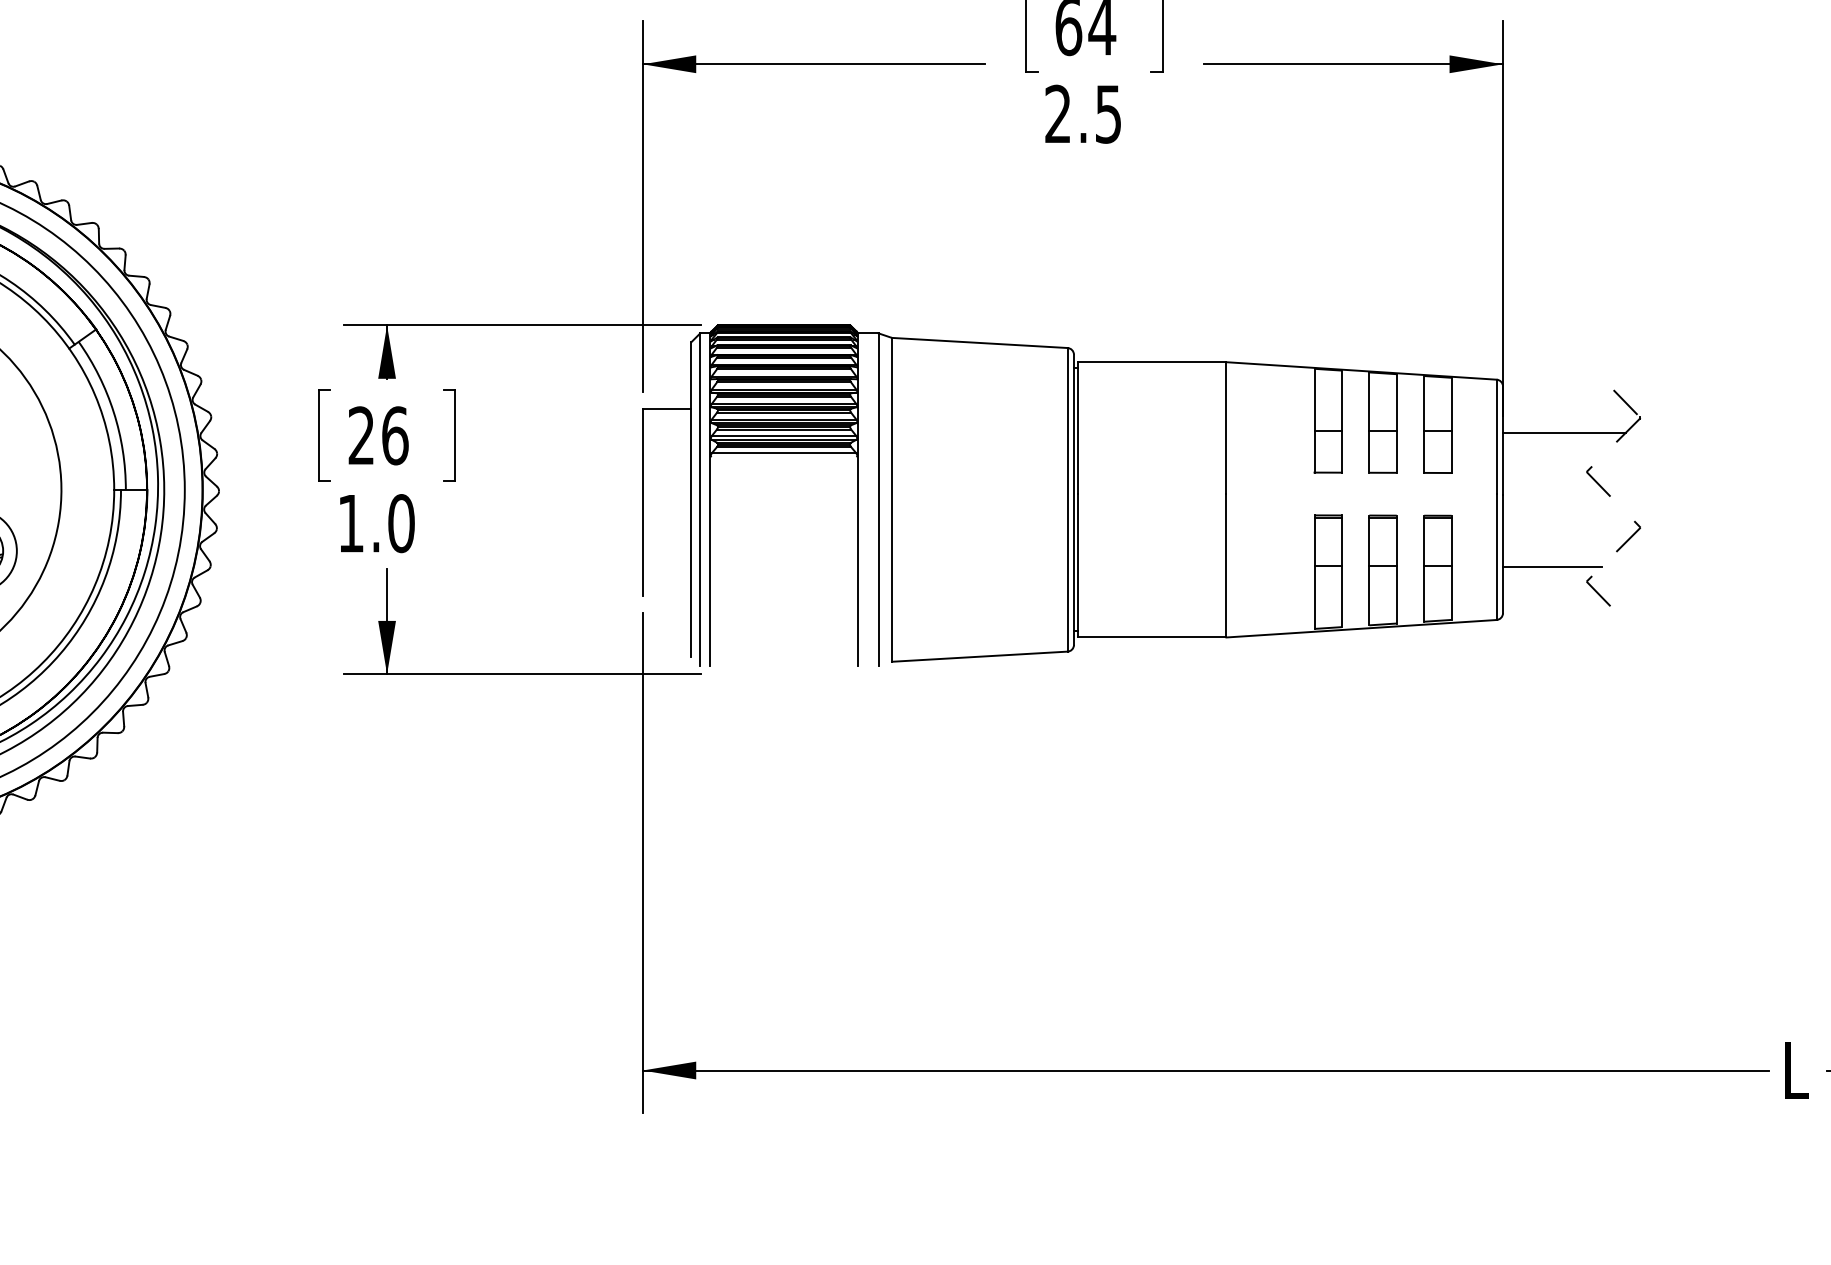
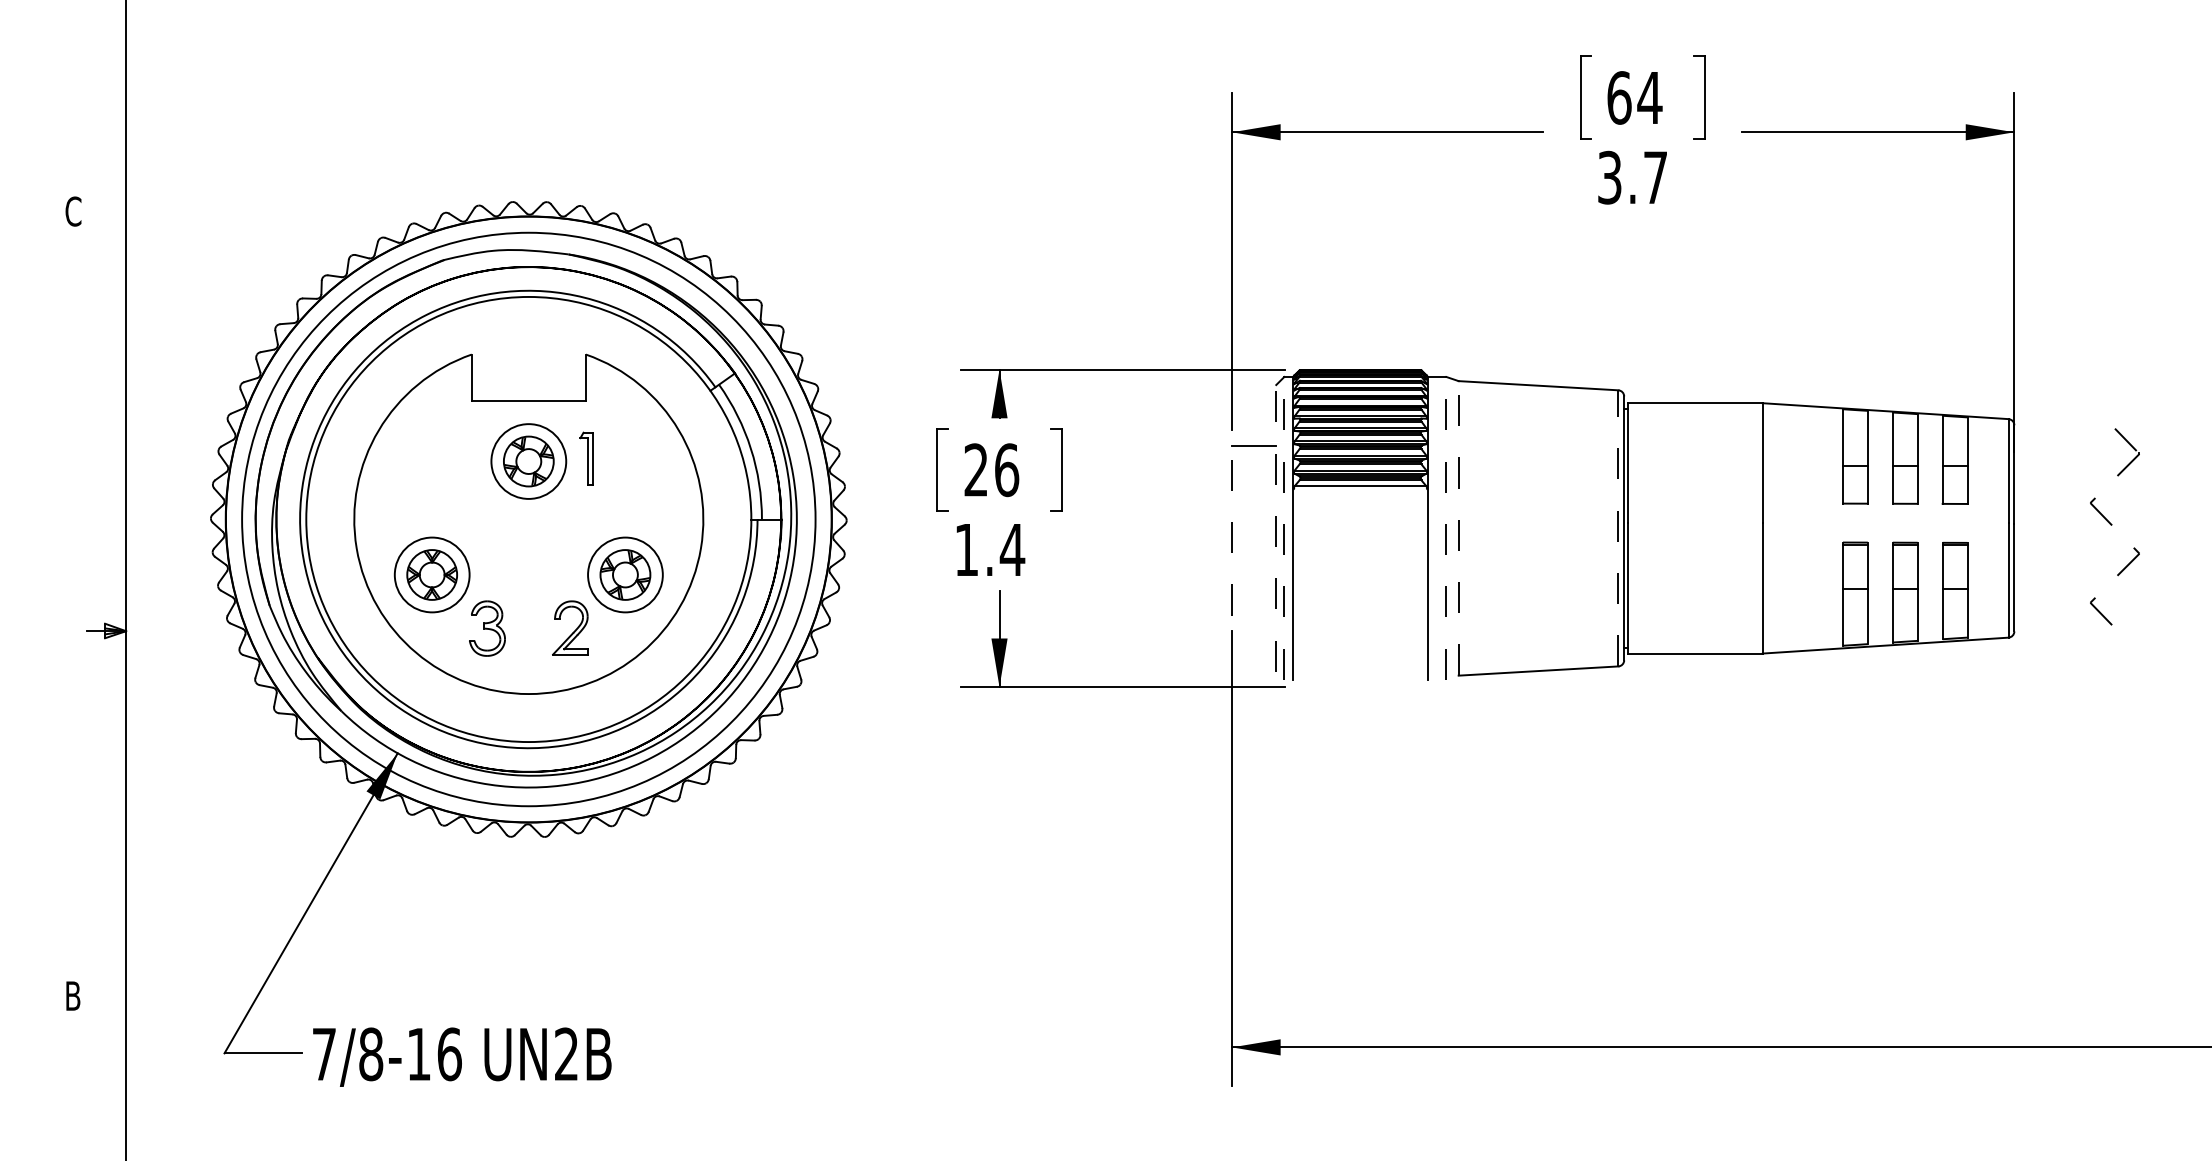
text: (1083, 114) -> (1632, 177), 2.5 -> 3.7
line: (1563, 432) -> (2069, 467), removed
line: (691, 498) -> (1276, 527), solid -> dashed
line: (700, 498) -> (1284, 527), solid -> dashed
line: (878, 498) -> (1446, 527), solid -> dashed
line: (891, 498) -> (1458, 527), solid -> dashed
line: (1067, 498) -> (1618, 527), solid -> dashed
line: (643, 502) -> (1232, 530), solid -> dashed
text: (401, 523) -> (1012, 549), 1.0 -> 1.4
line: (1552, 567) -> (2059, 589), removed

